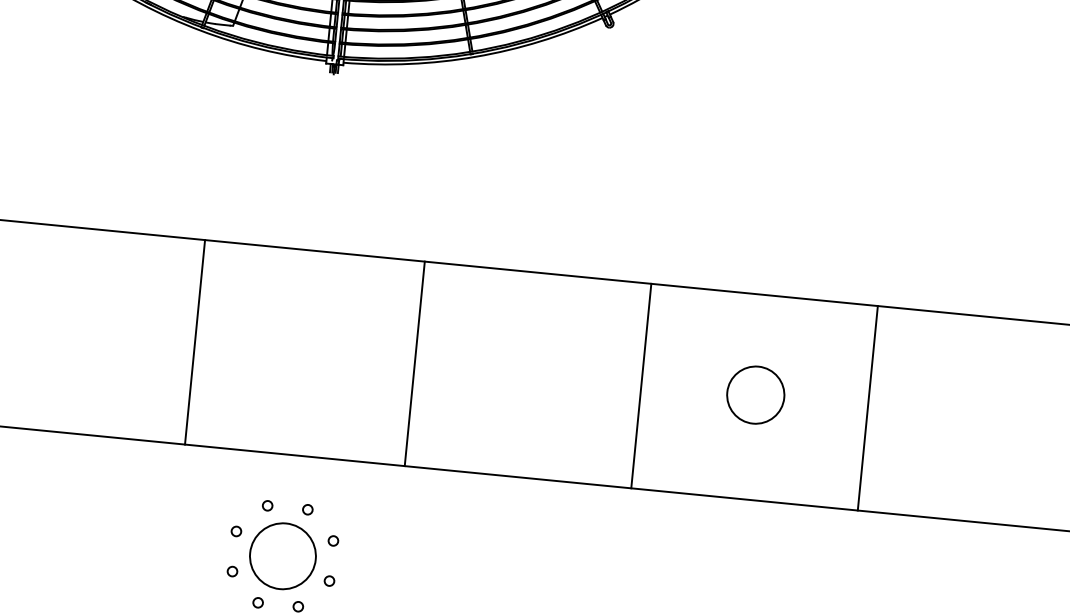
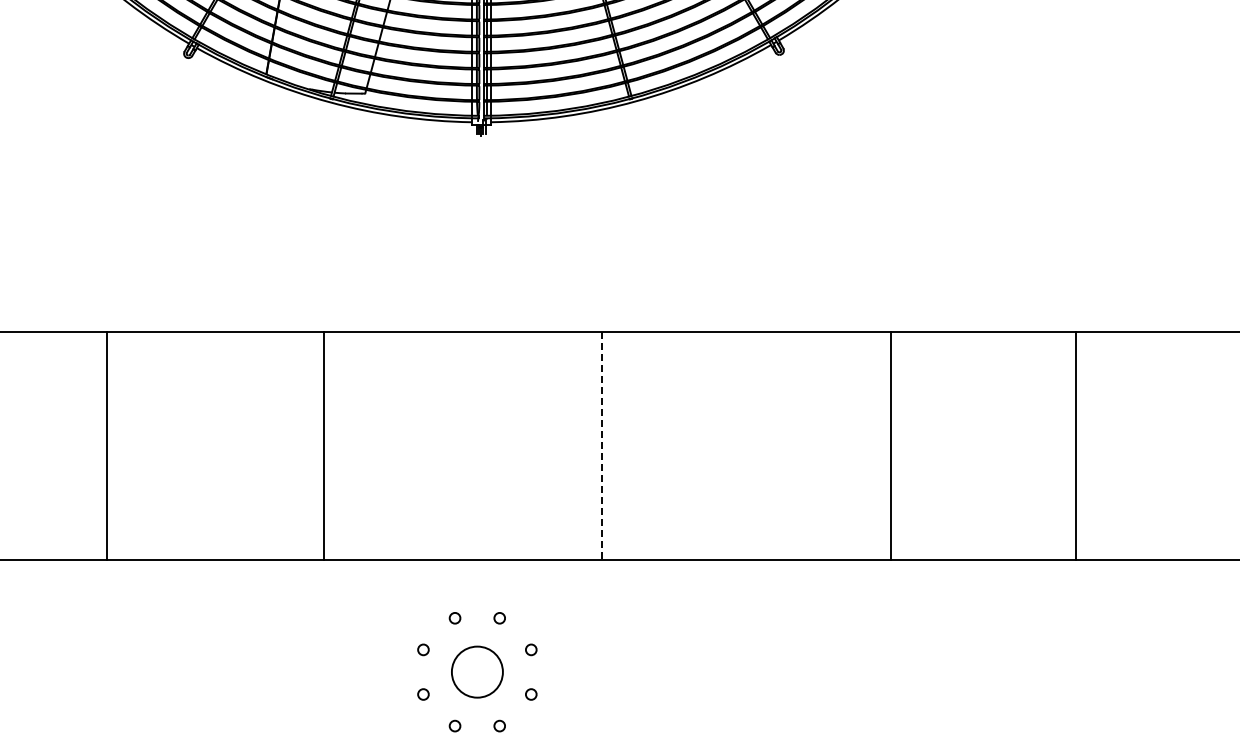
line: (195, 341) -> (324, 445), moved
line: (414, 364) -> (601, 446), solid -> dashed
line: (641, 385) -> (890, 445), moved
circle: (755, 394) -> (980, 443), removed
line: (868, 407) -> (1076, 445), moved
circle: (283, 555) -> (477, 671), size x0.7

